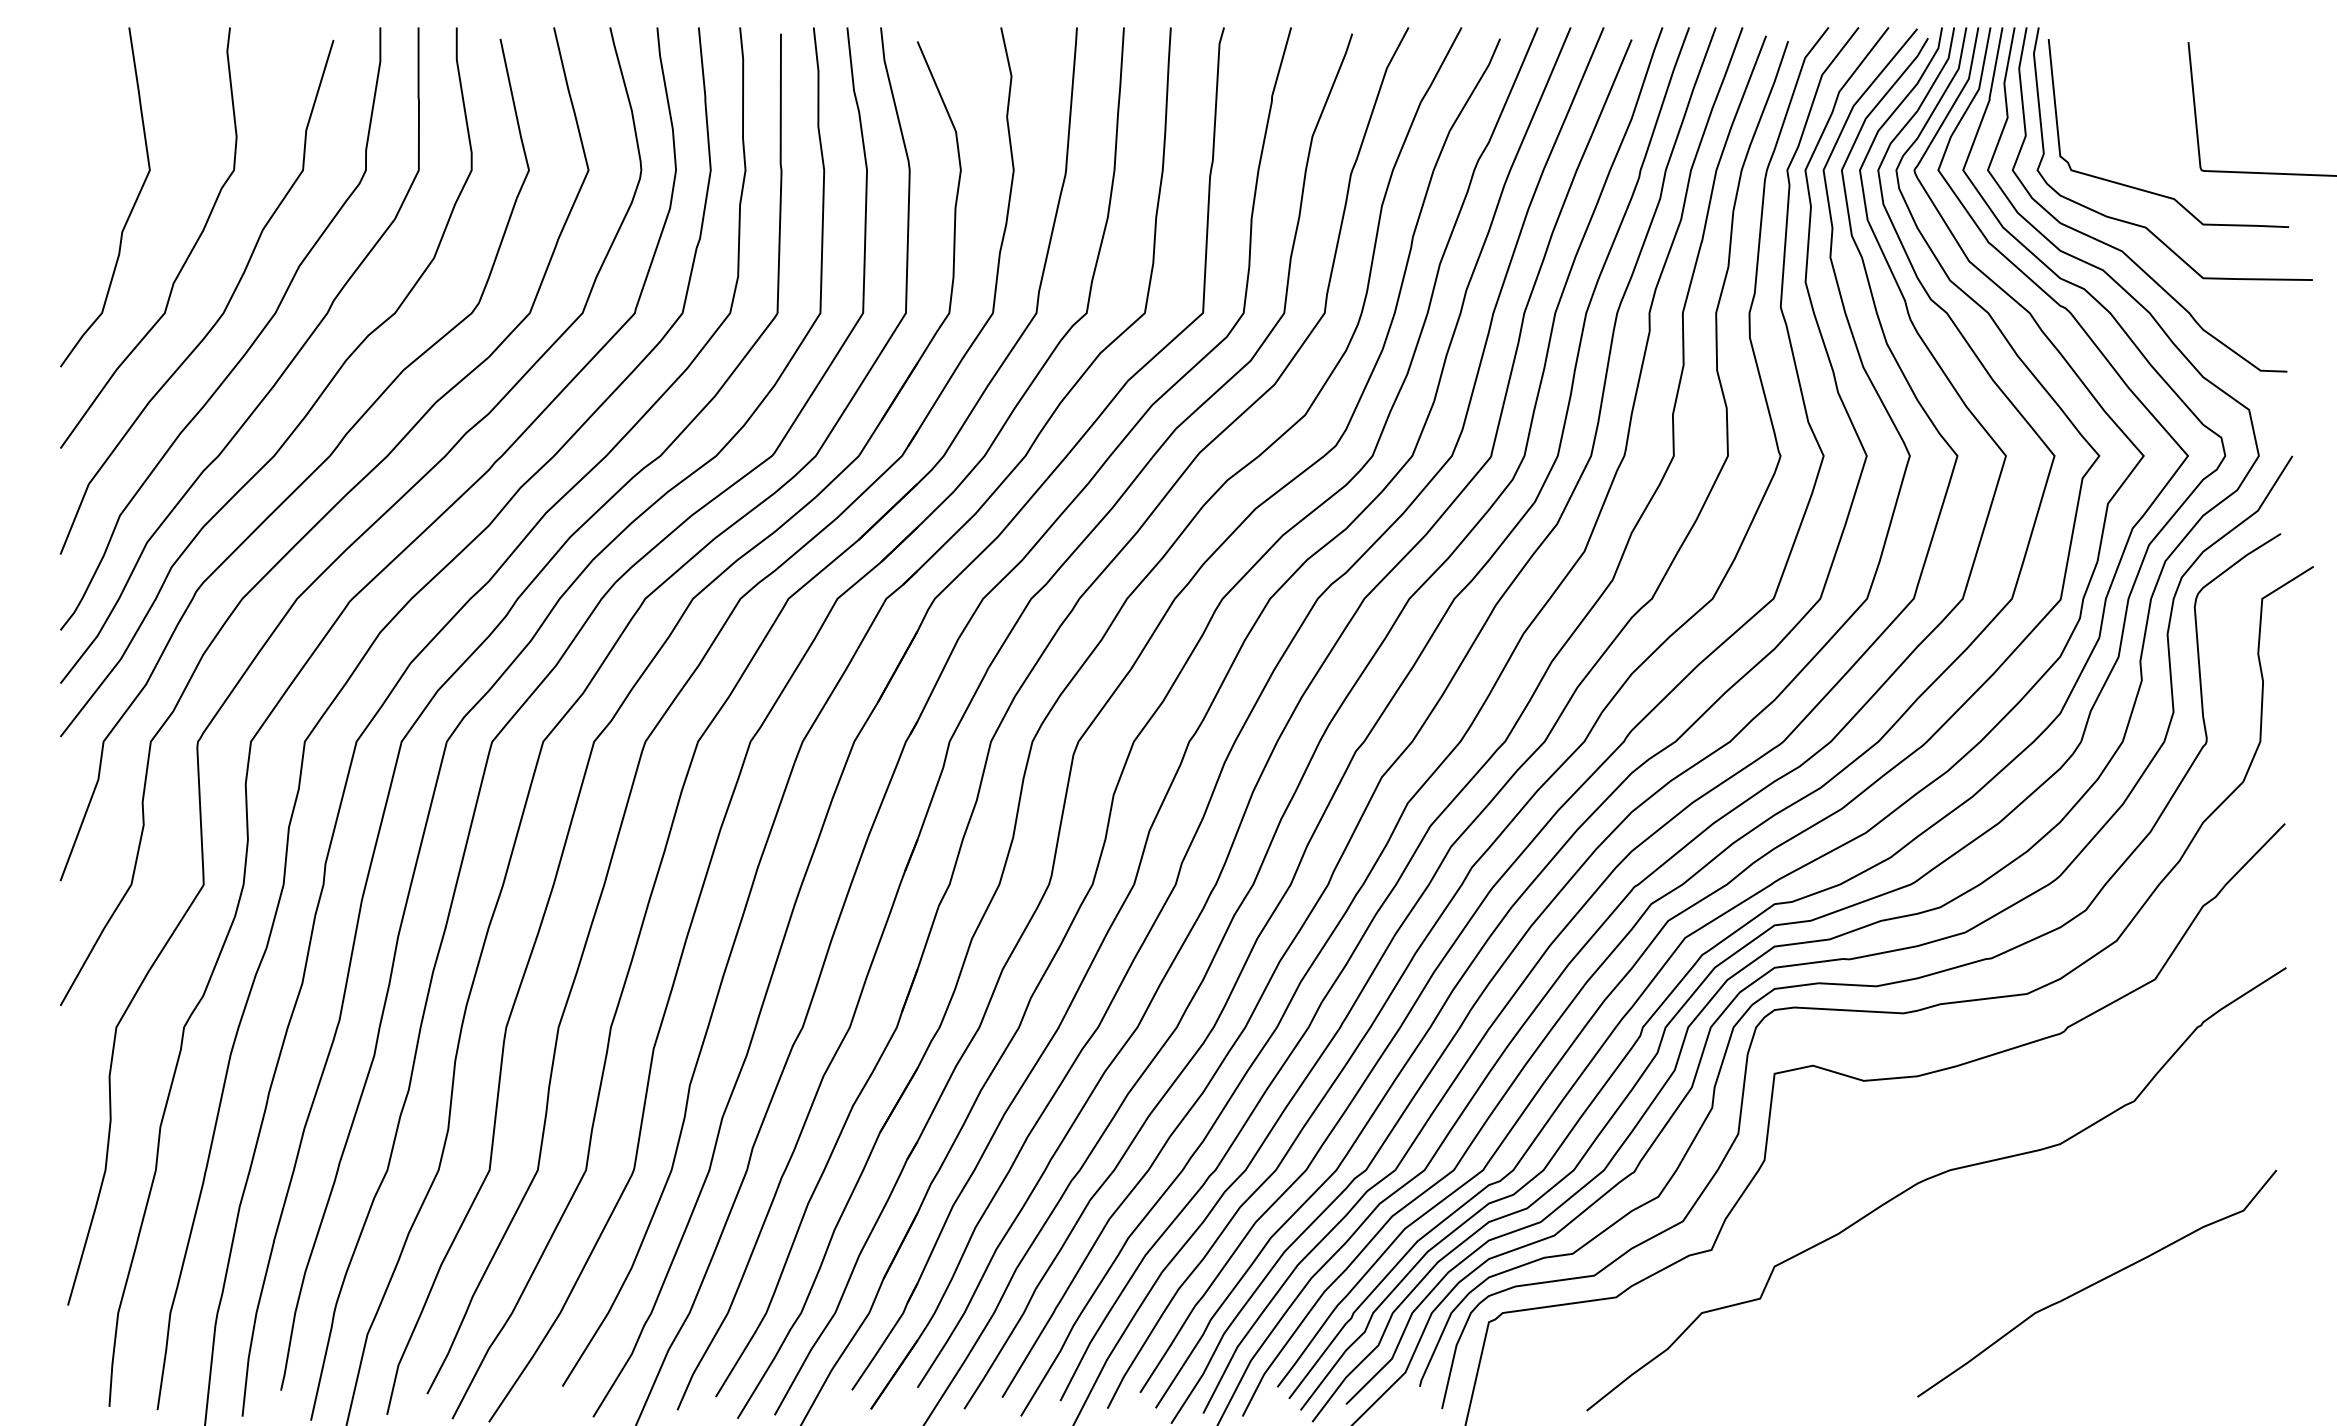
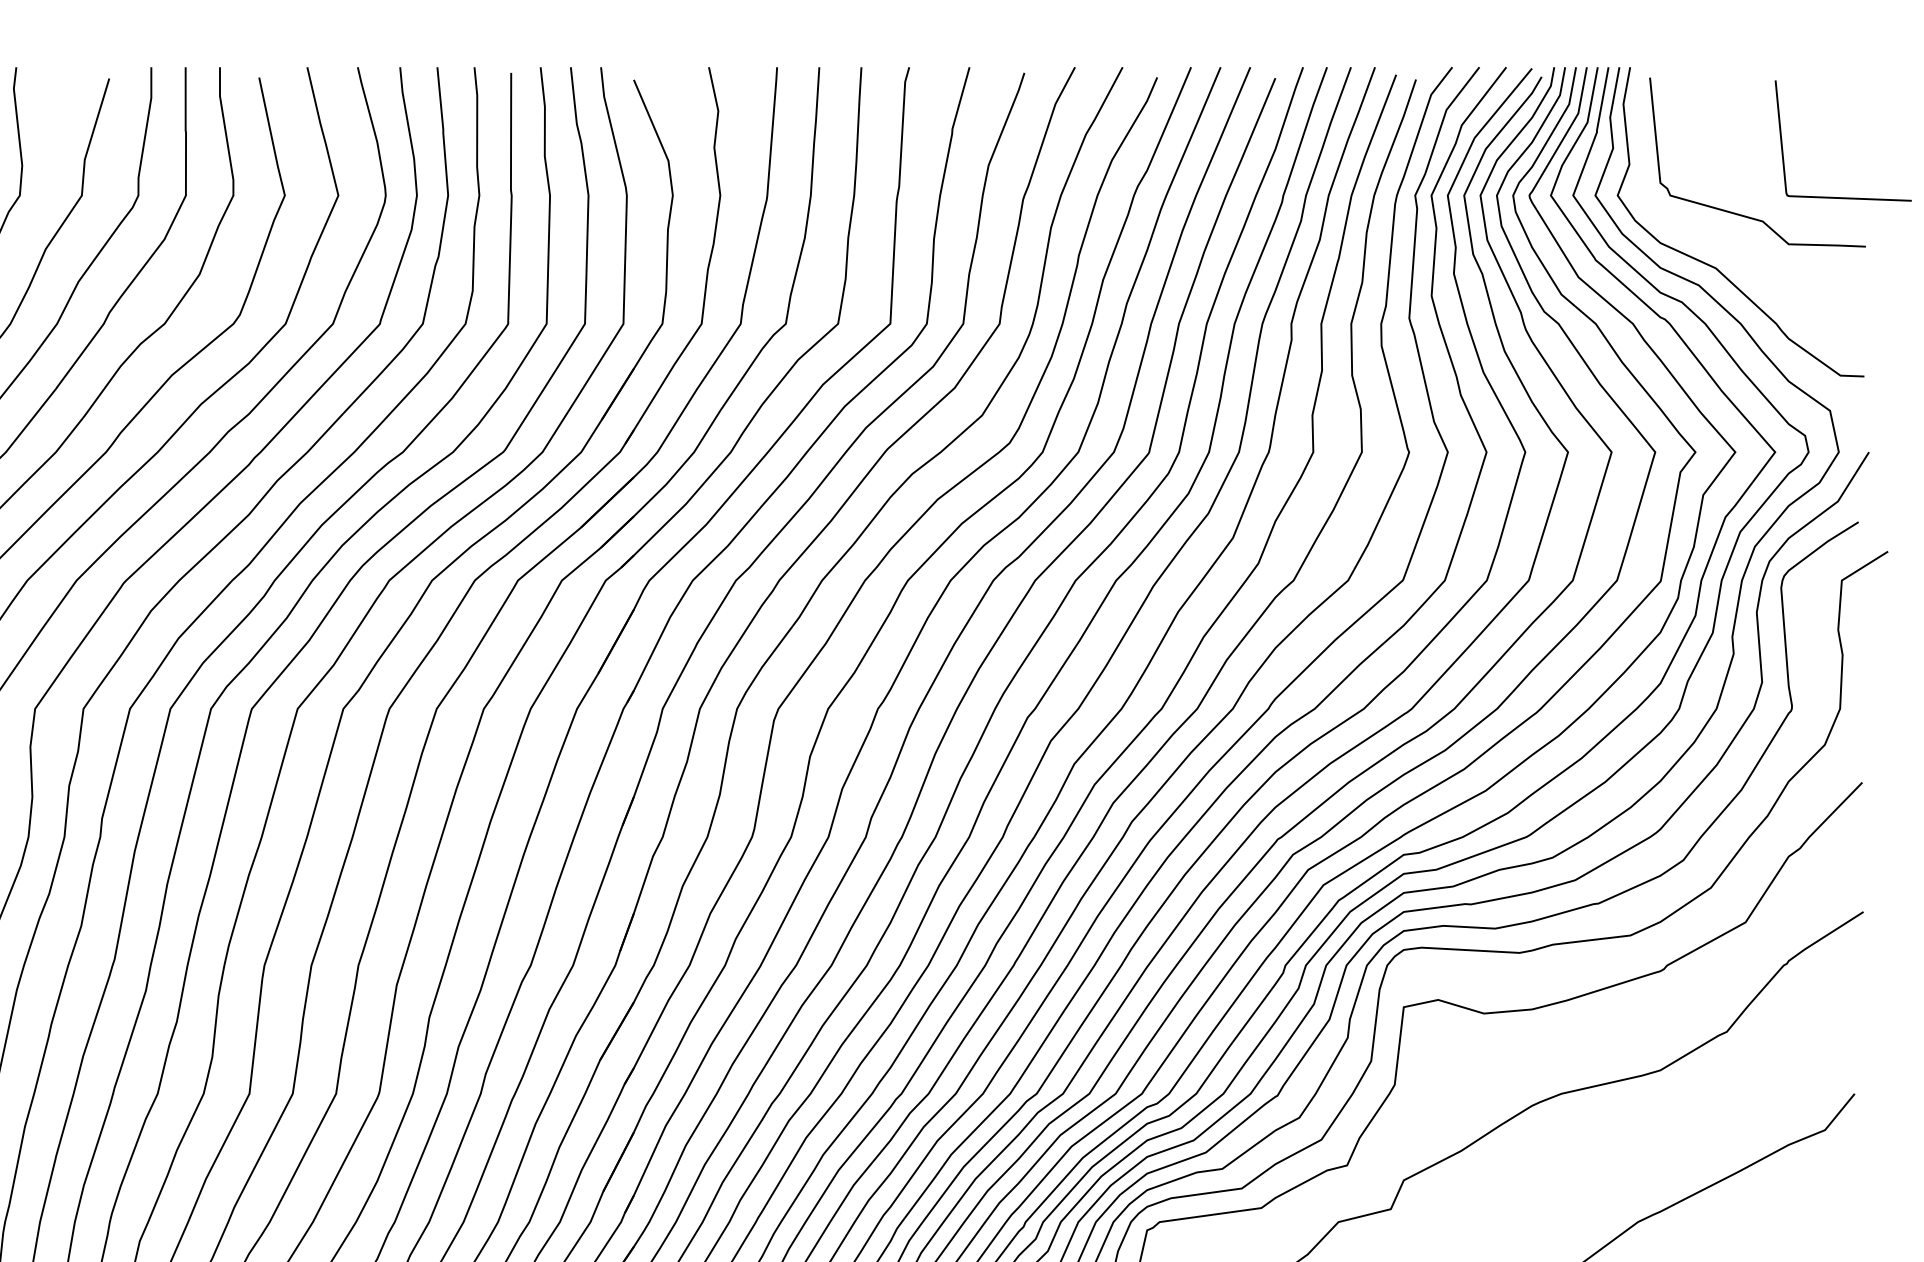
curve: (2146, 226) -> (1737, 246), removed

